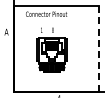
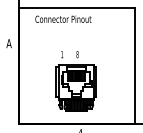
line: (99, 48) -> (135, 65), dashed -> solid
part: (51, 49) -> (75, 80), moved

